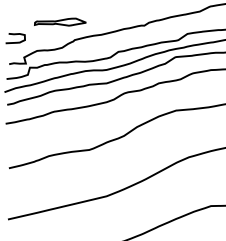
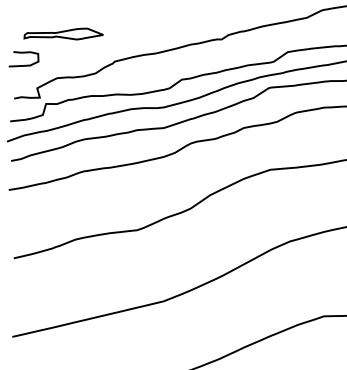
part: (60, 21) -> (63, 33), moved

